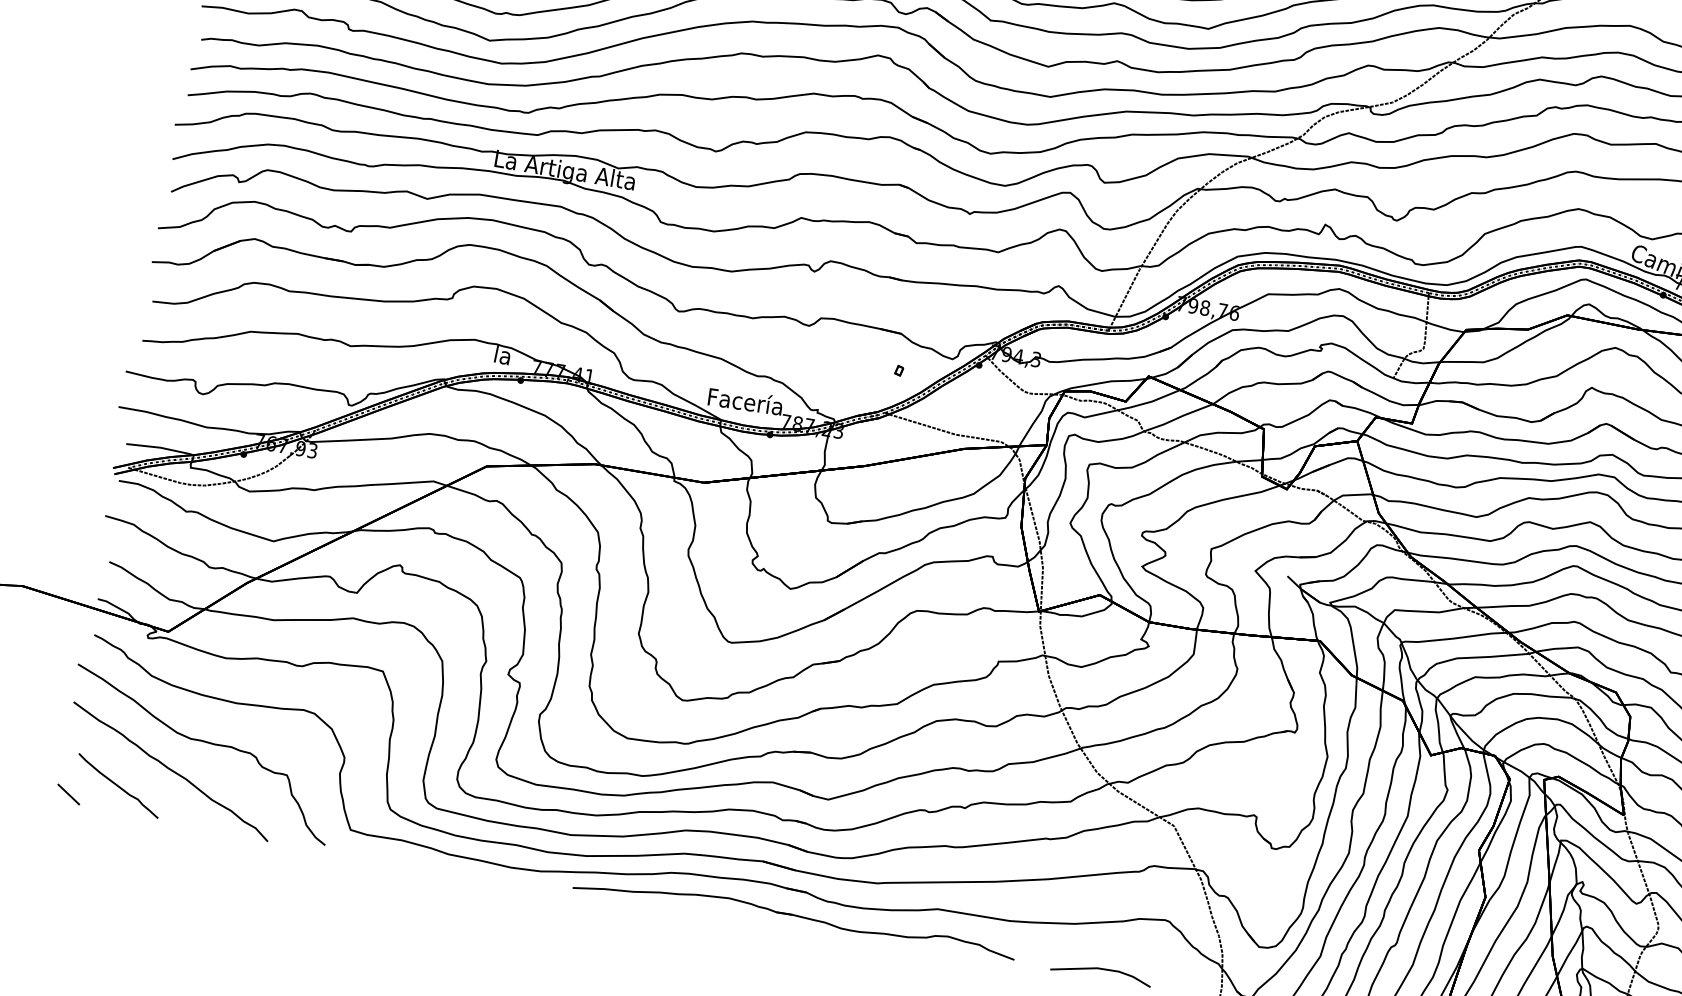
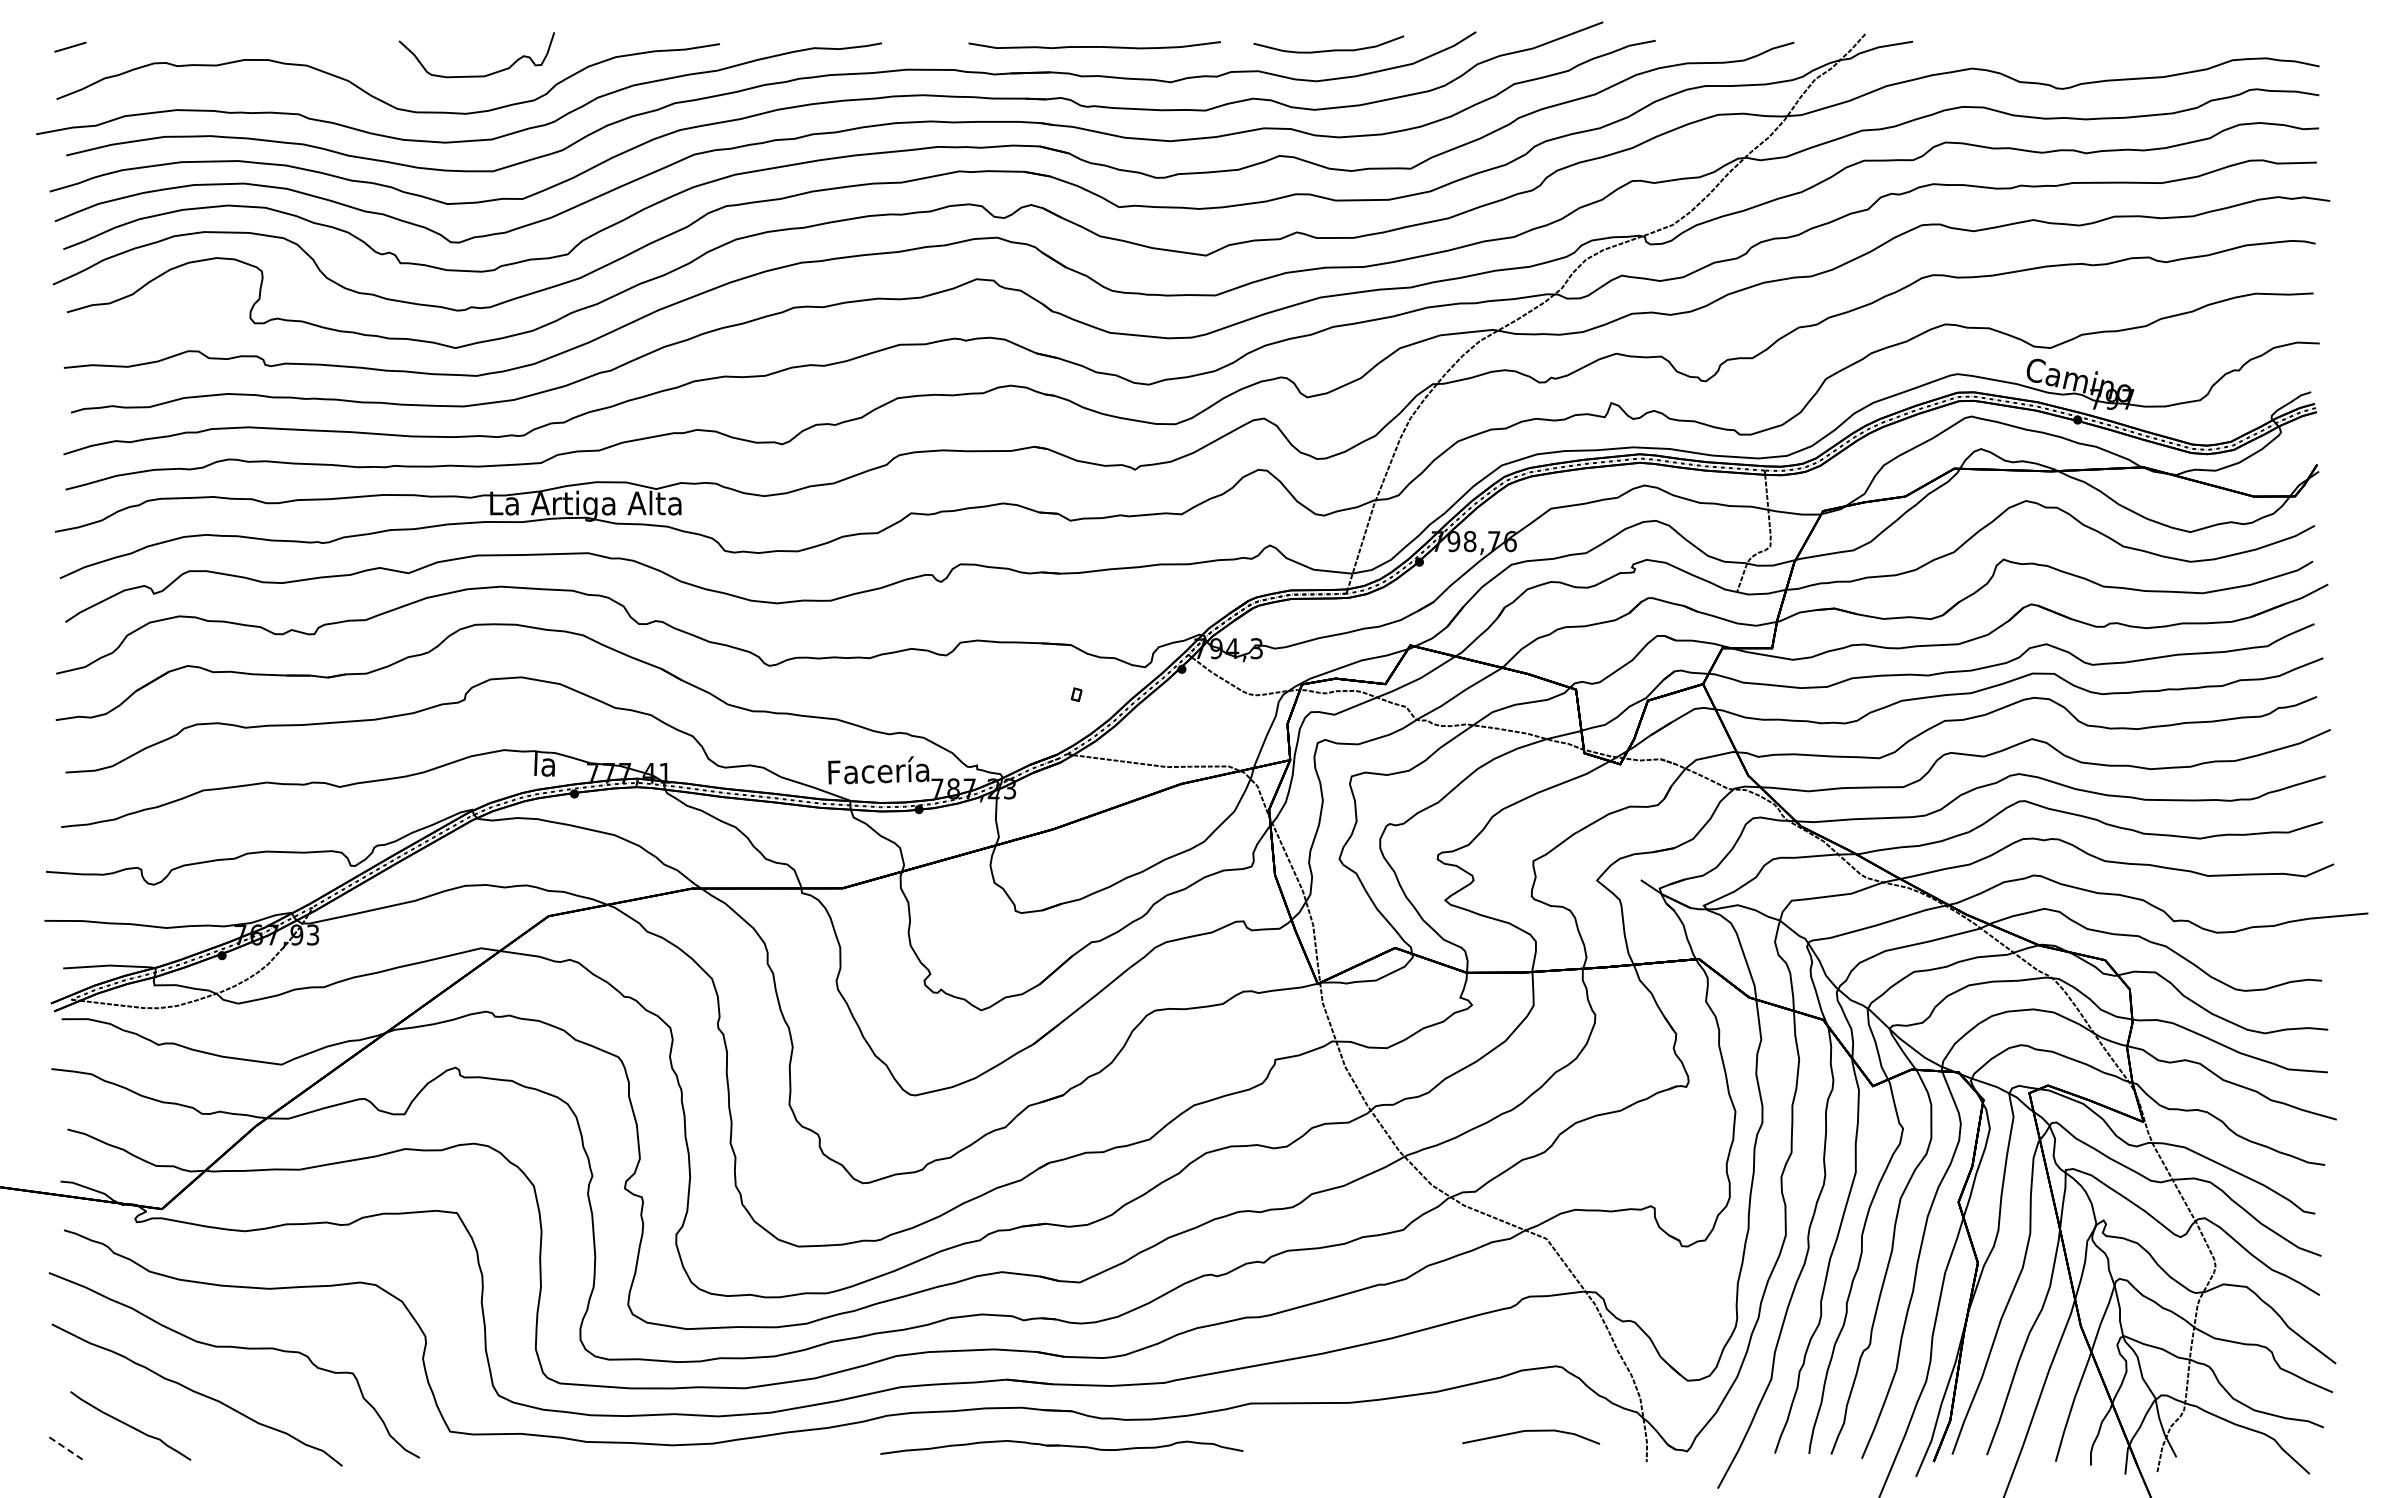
line: (68, 794) -> (66, 1448), solid -> dashed
part: (794, 917) -> (1061, 1447), size x0.6
line: (1102, 969) -> (1531, 1431), moved

